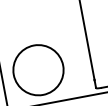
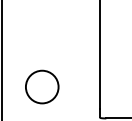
circle: (38, 69) -> (42, 86), size x0.6

